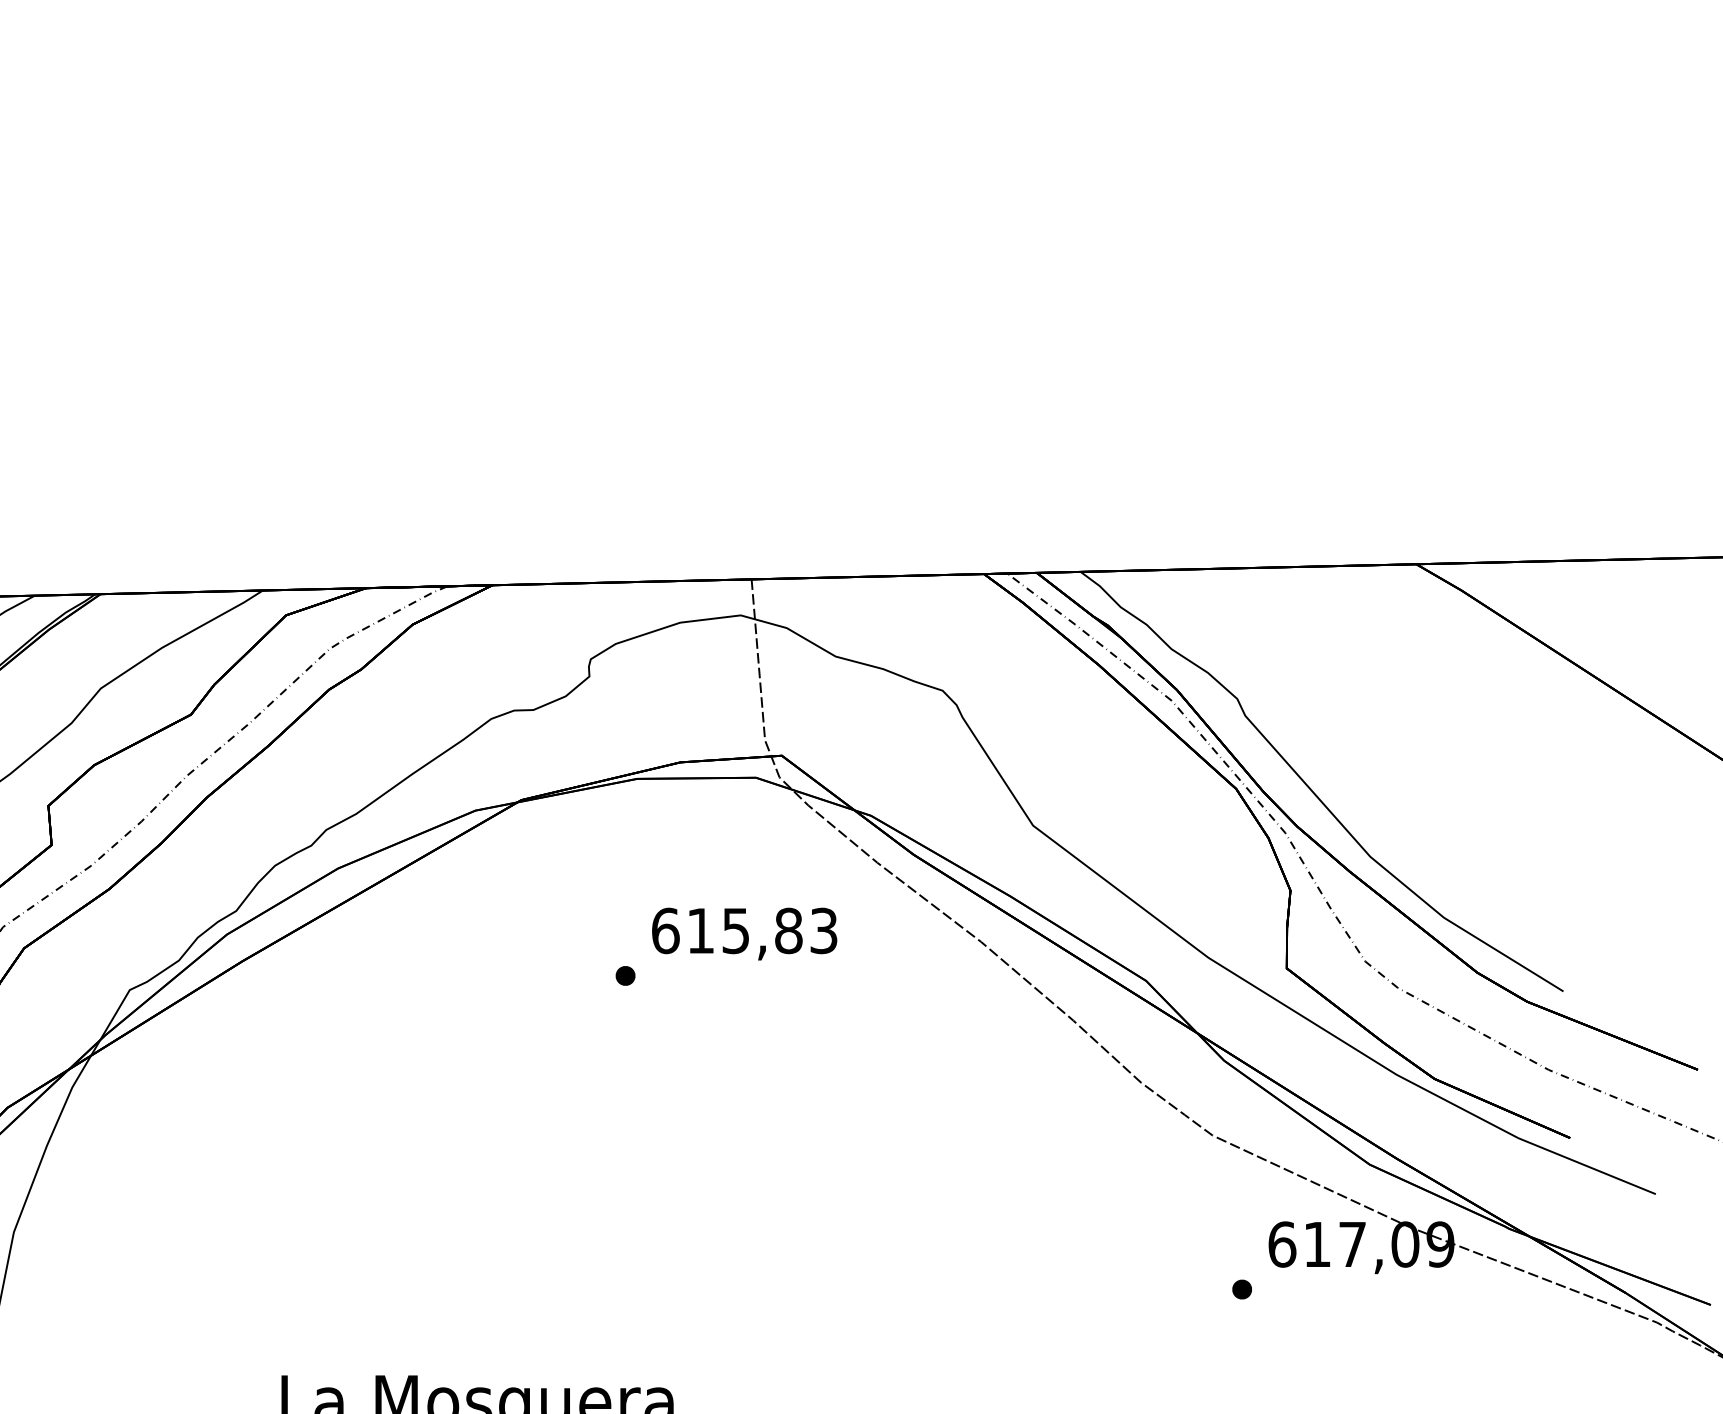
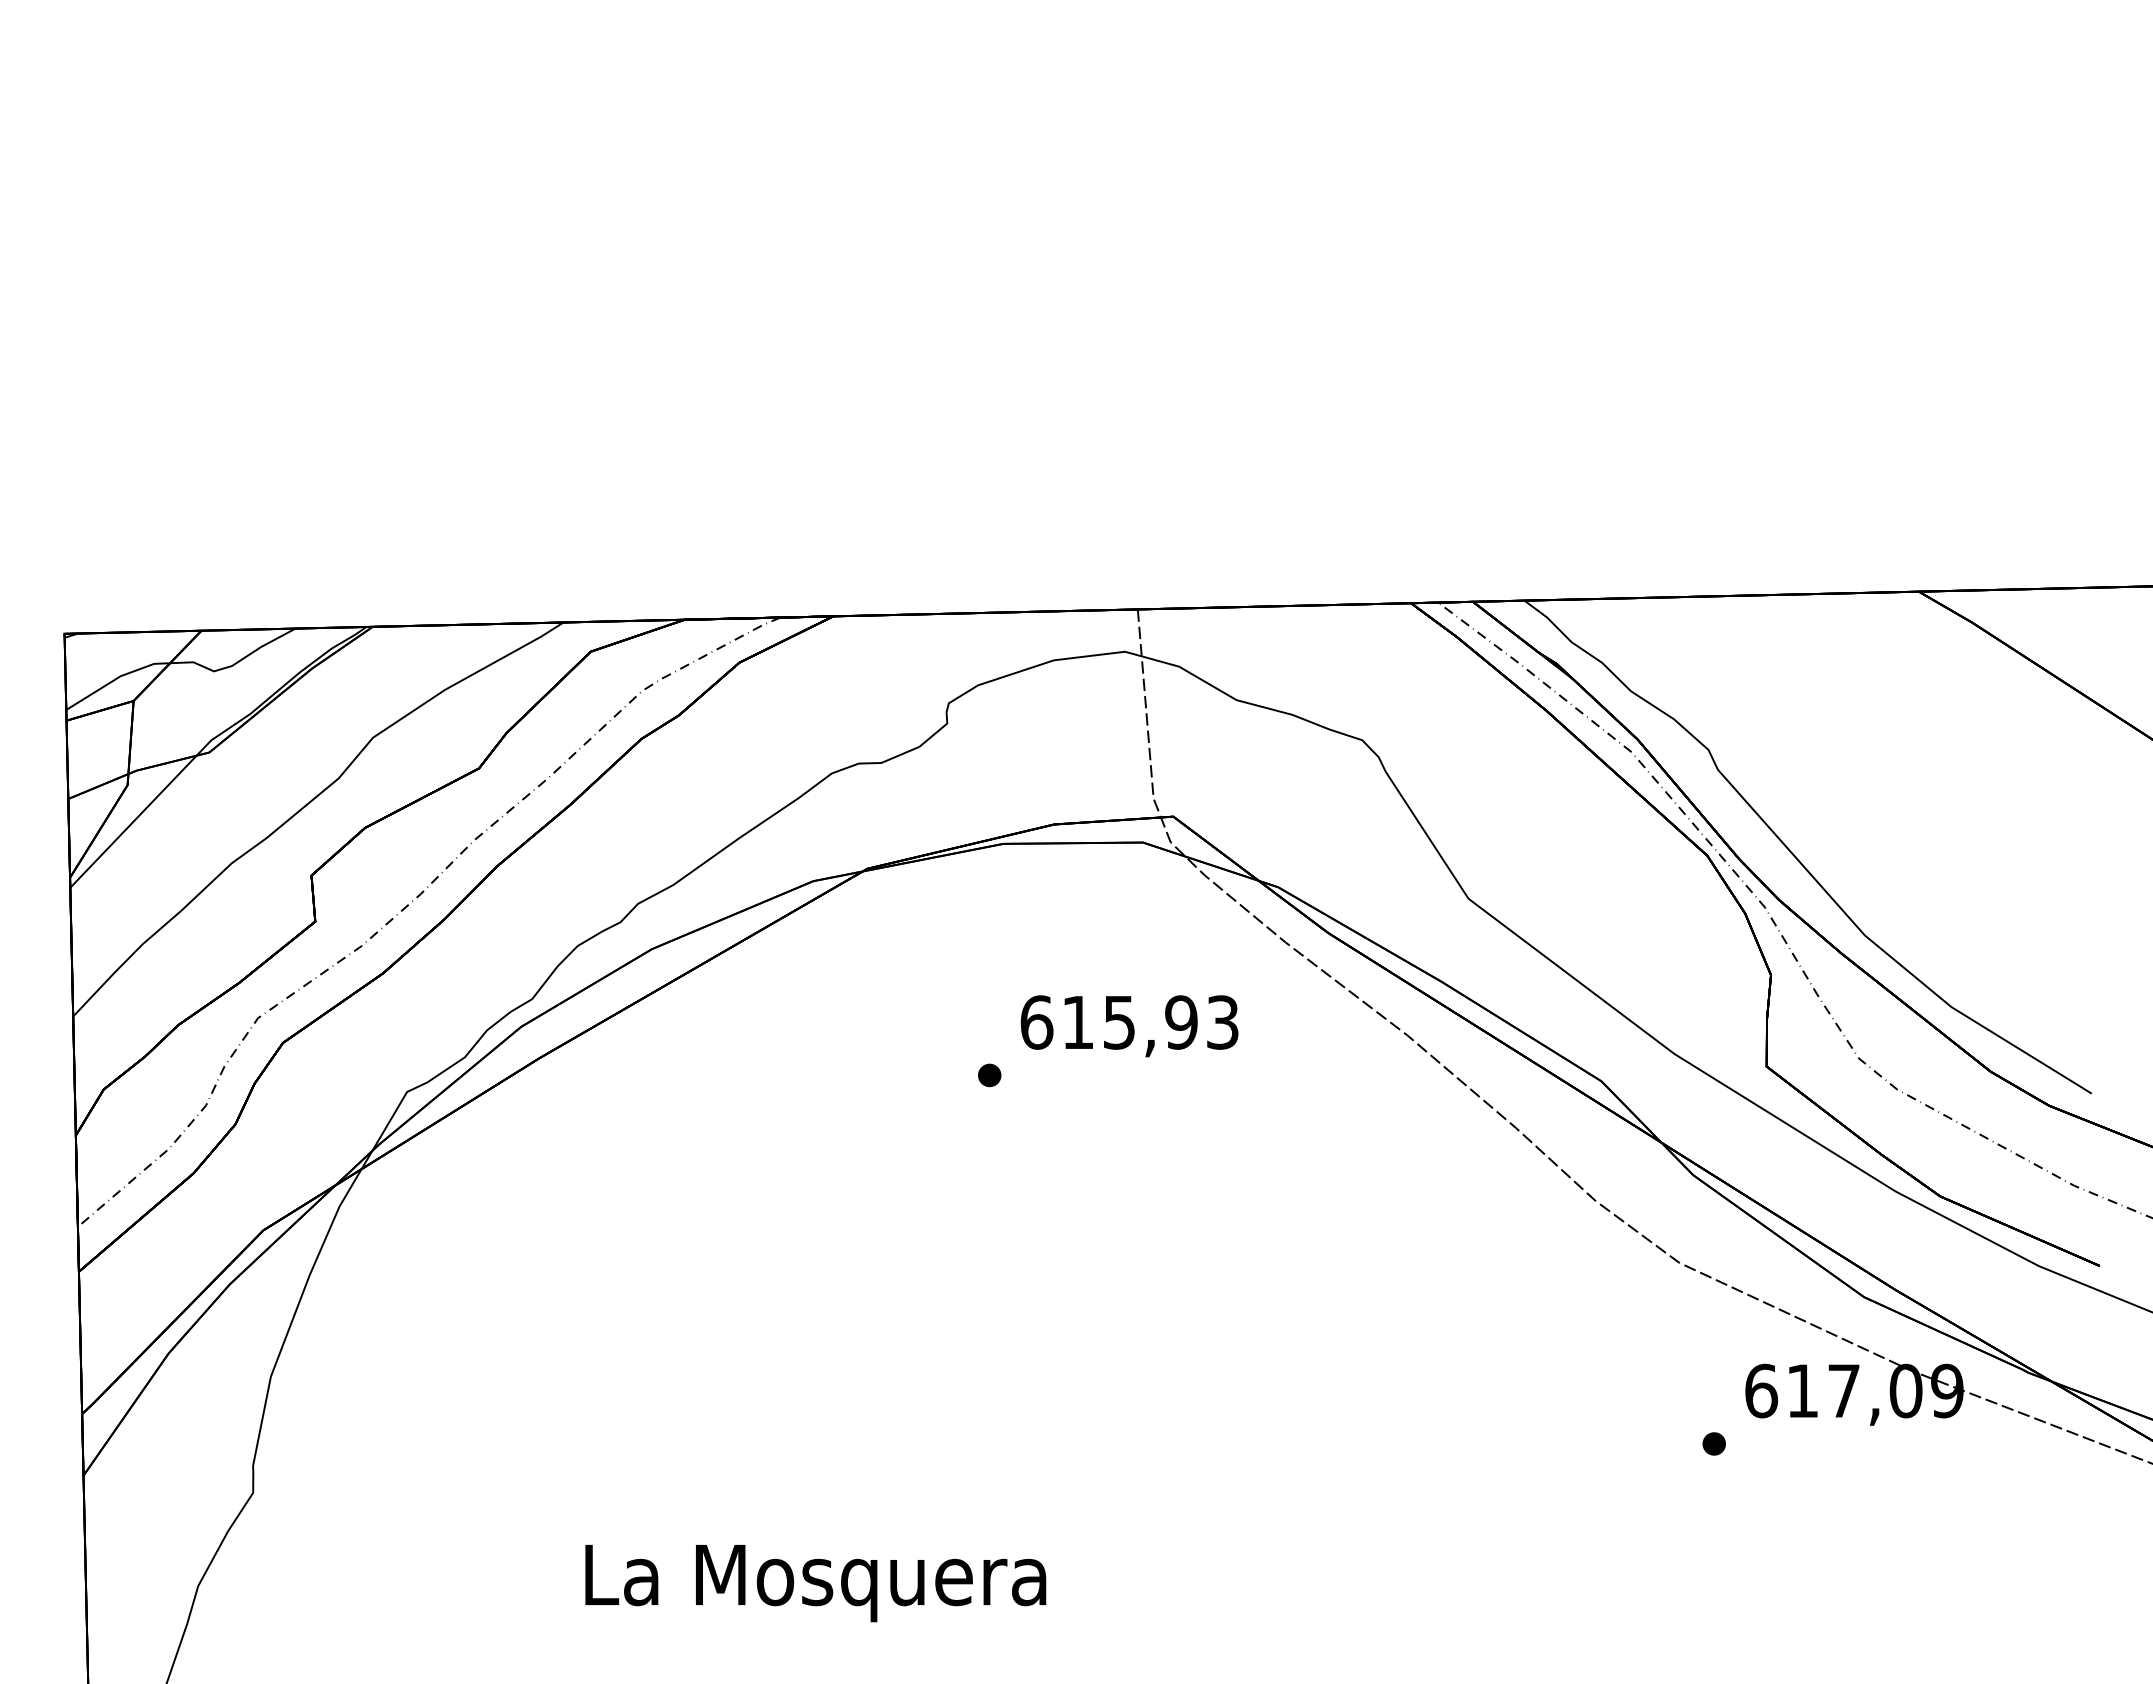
text: (788, 930) -> (1181, 1022), 615,83 -> 615,93

